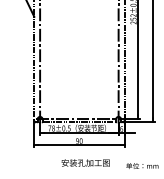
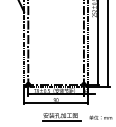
line: (87, 170) -> (61, 120), added

